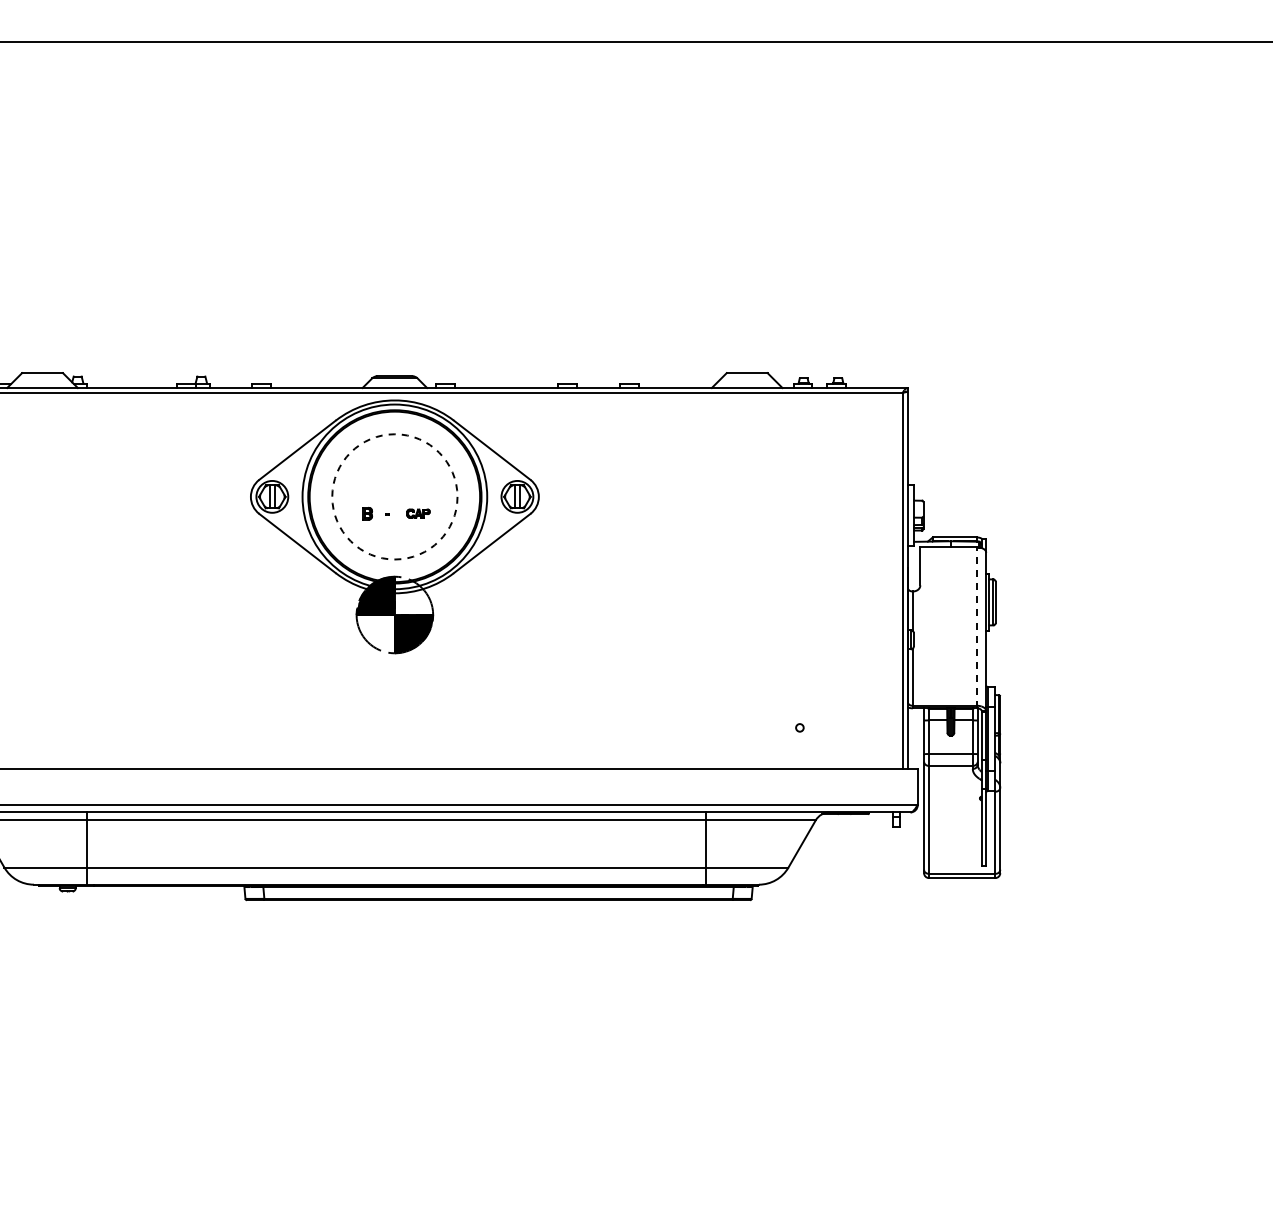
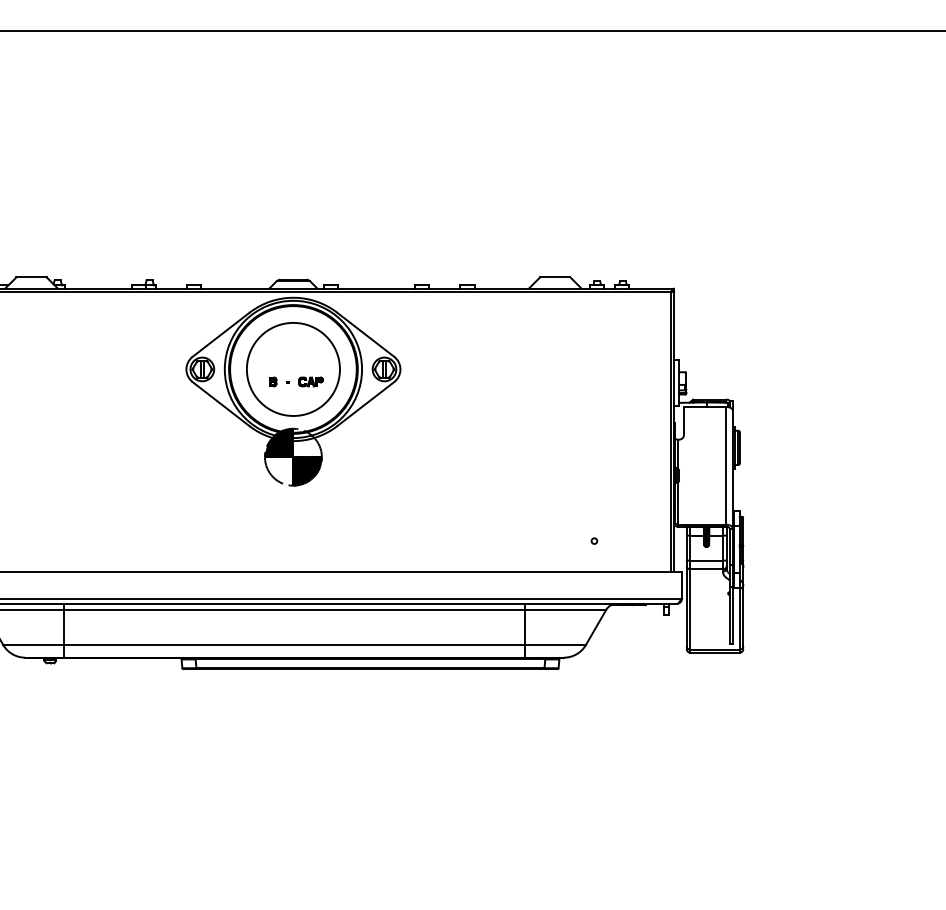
circle: (394, 496) -> (293, 369), dashed -> solid
part: (418, 513) -> (310, 381), size x1.43
line: (976, 627) -> (725, 466), dashed -> solid

